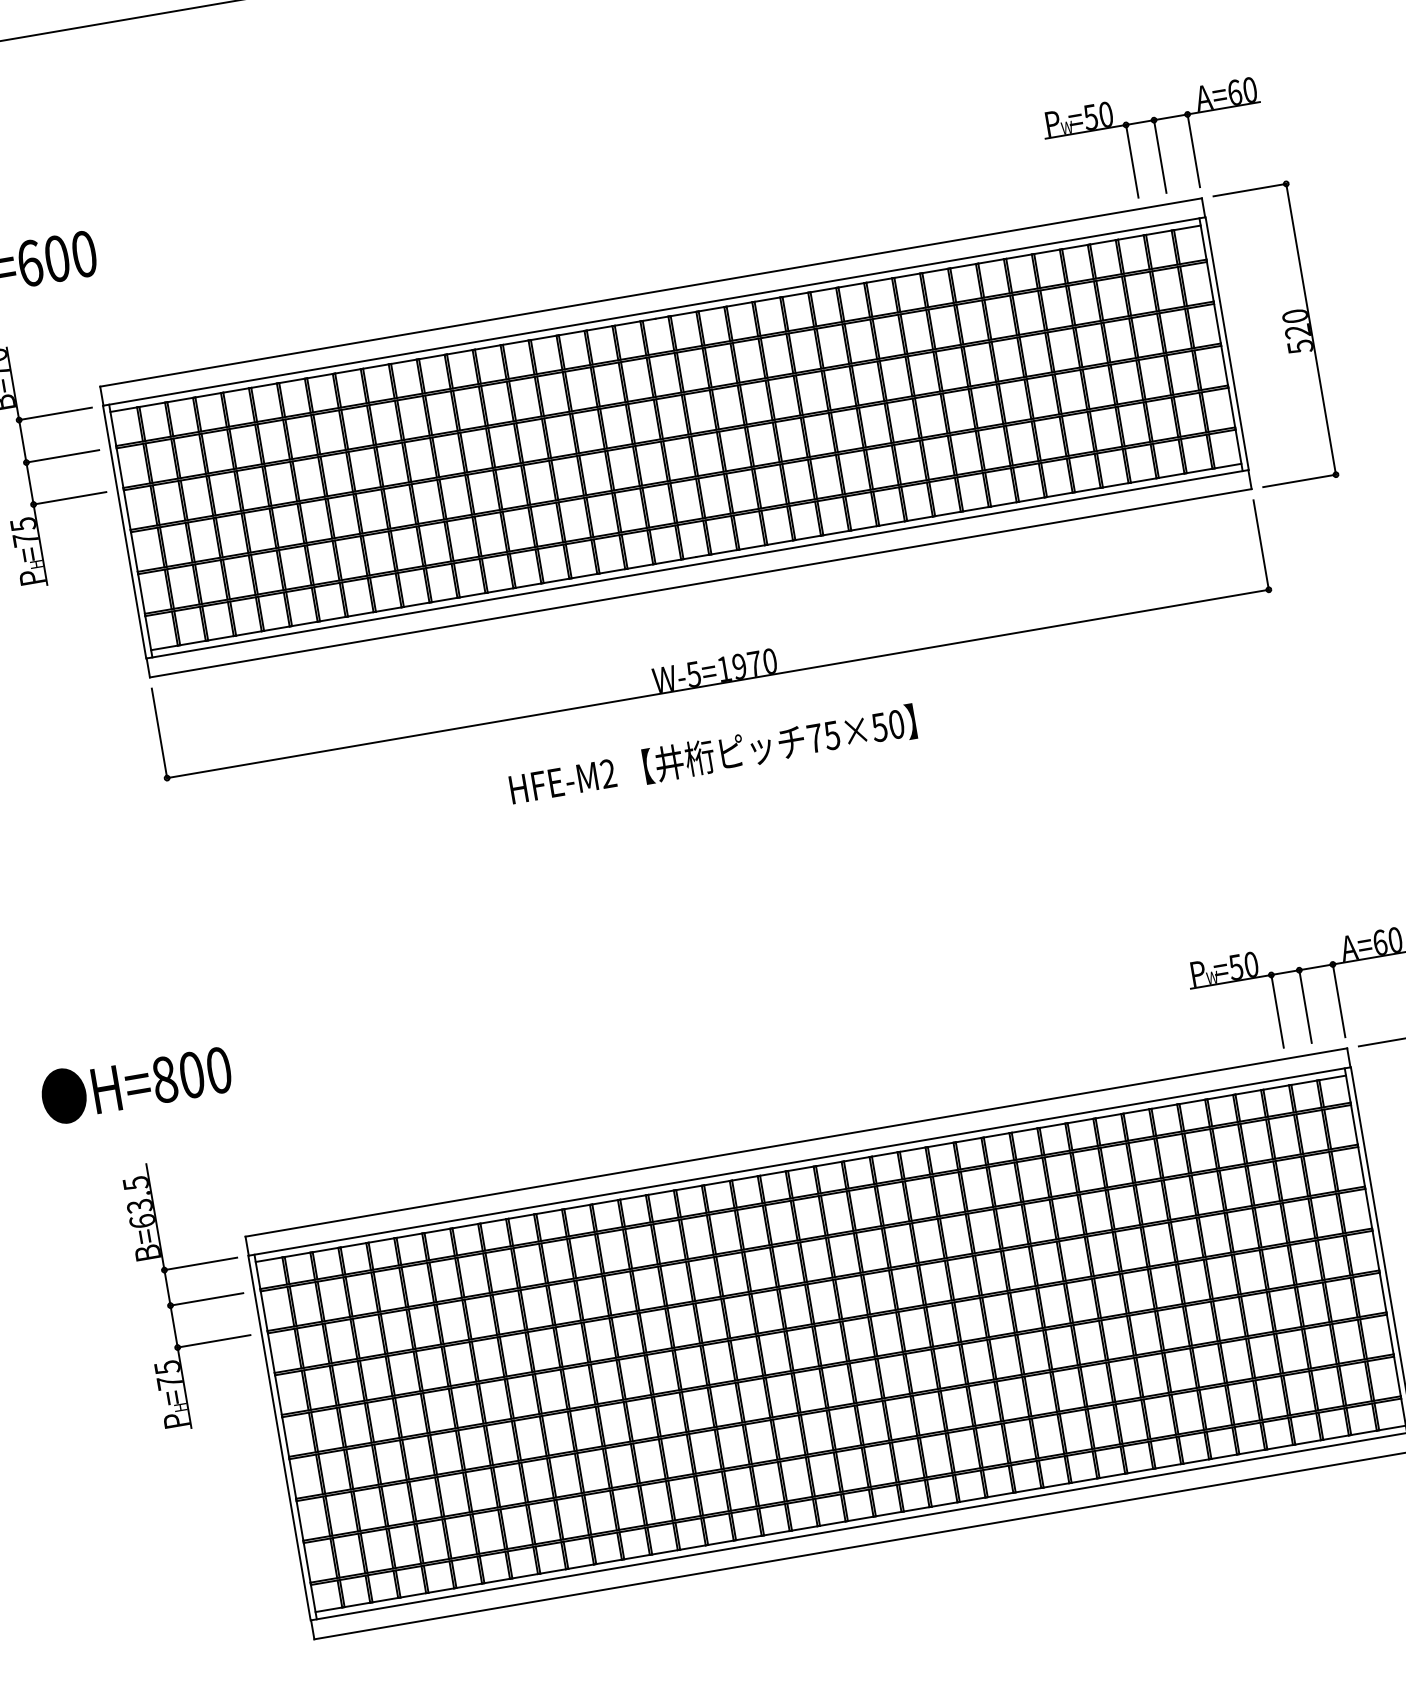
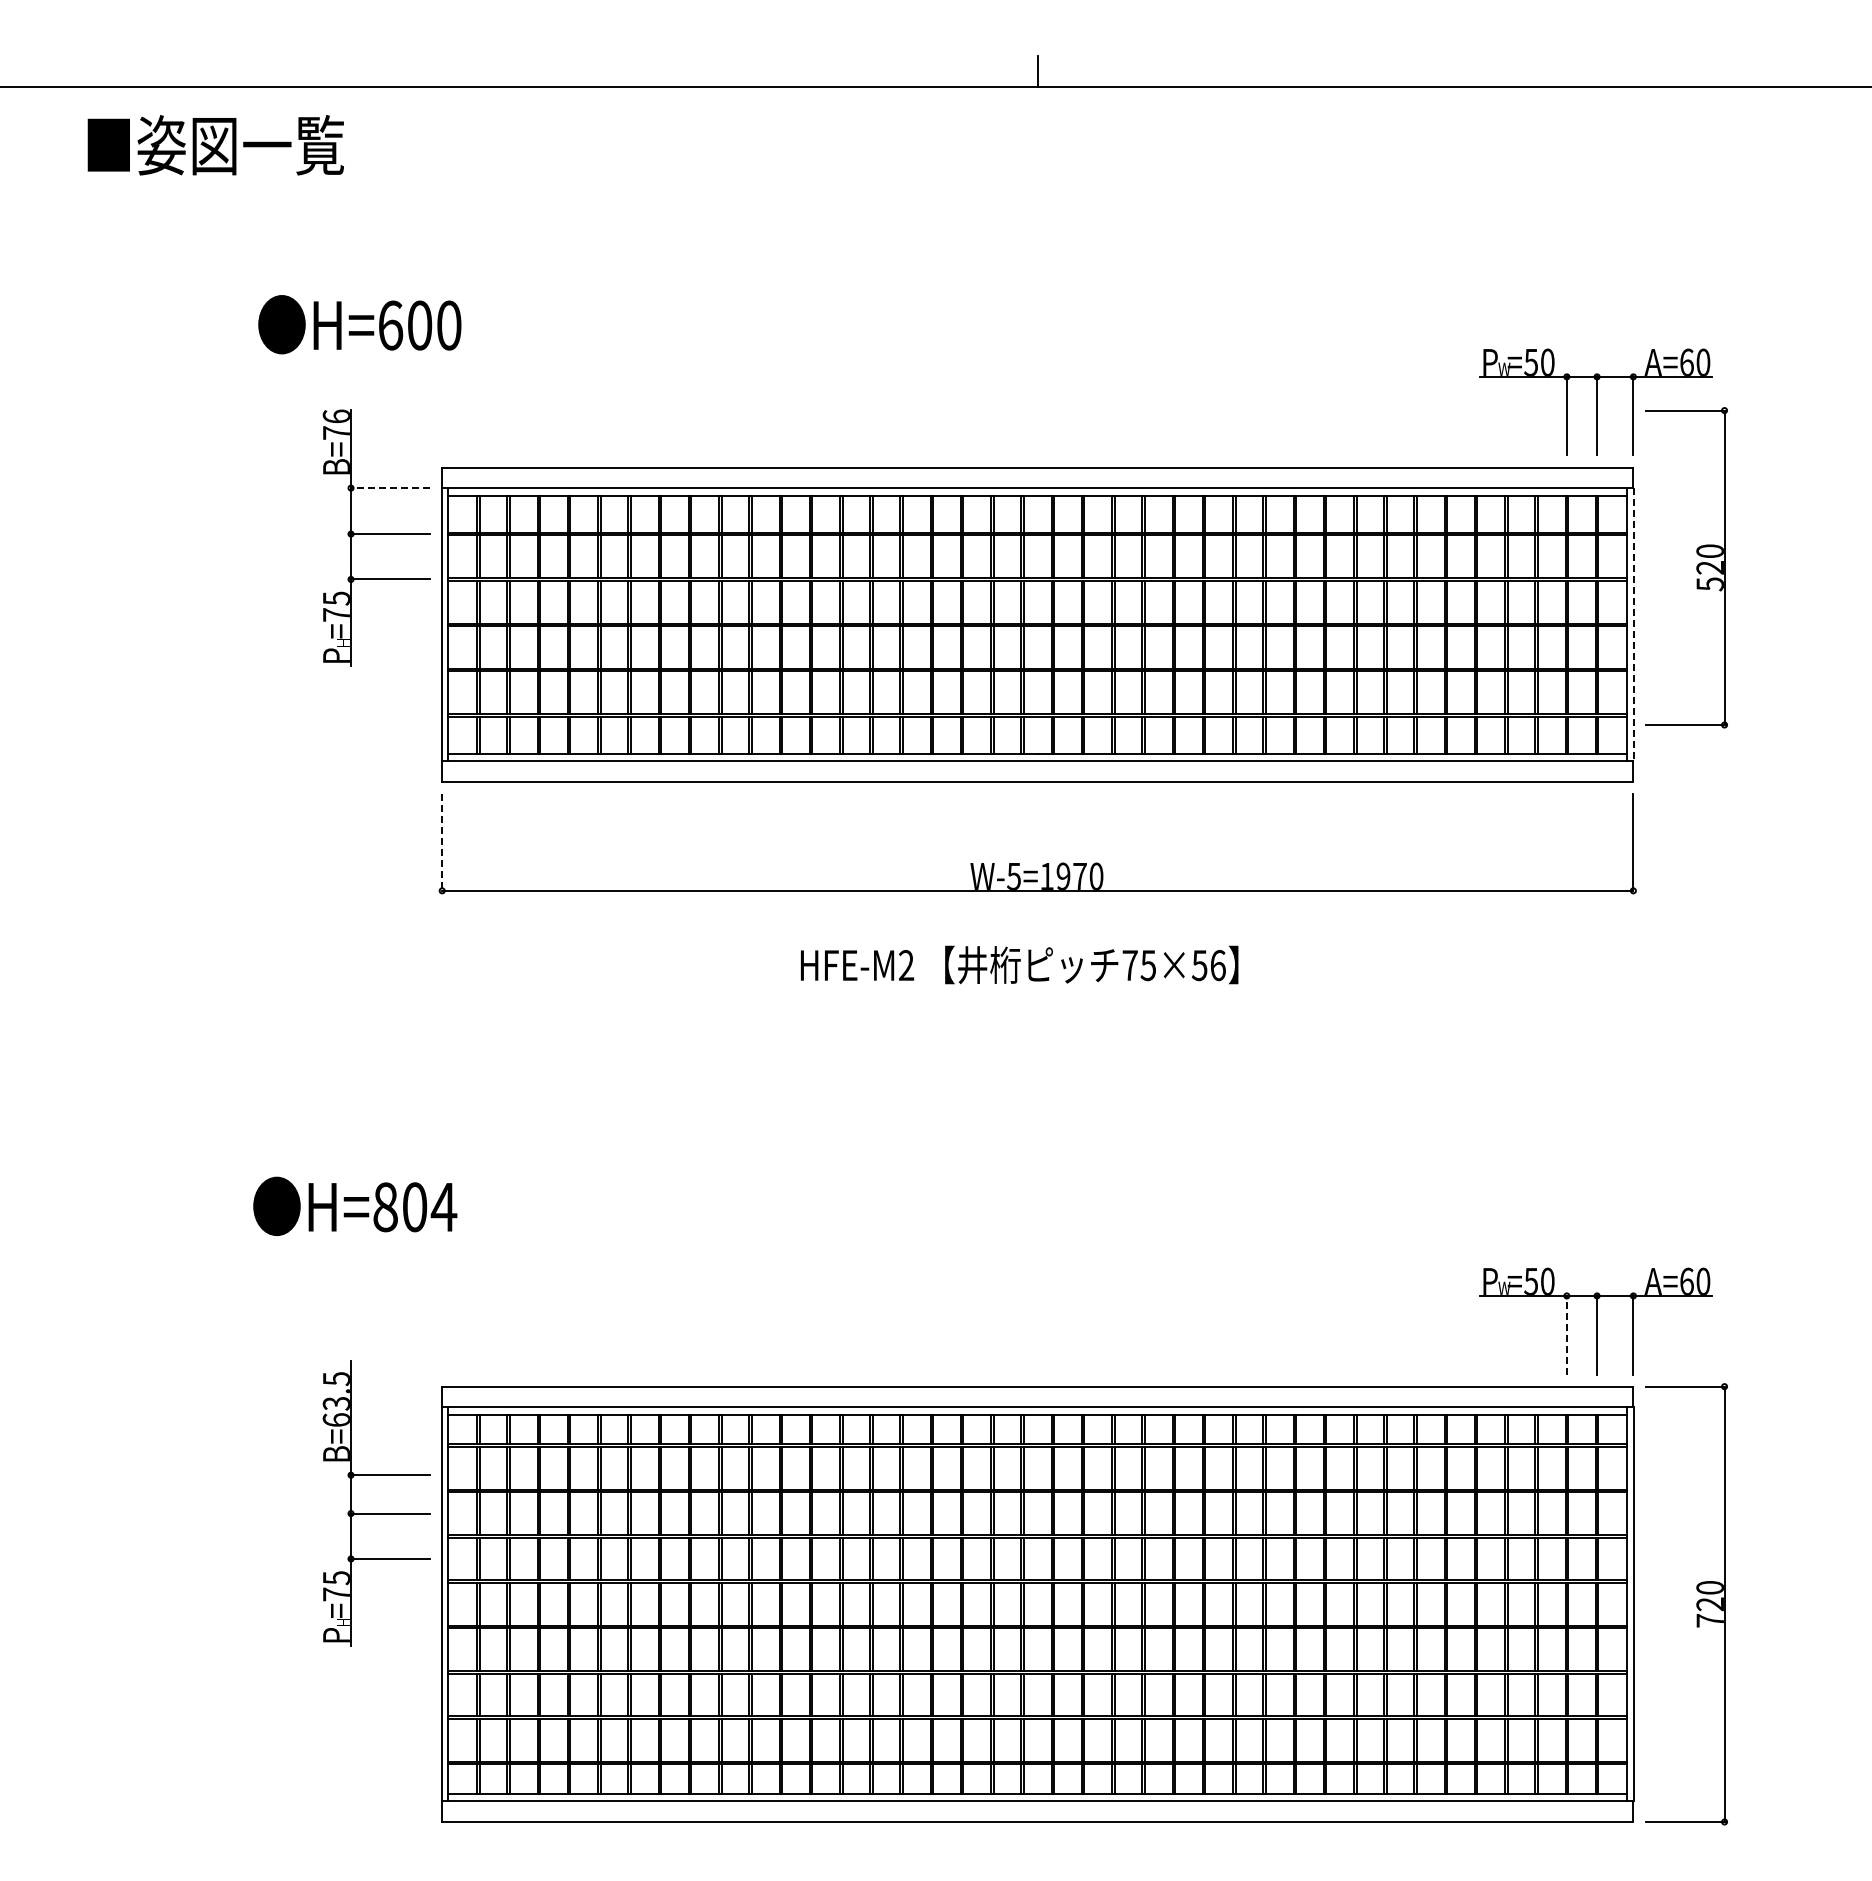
part: (1285, 333) -> (1696, 567), moved
line: (1226, 343) -> (1633, 624), solid -> dashed
line: (55, 414) -> (390, 488), solid -> dashed
text: (896, 724) -> (1217, 965), 75×50 -> 75×56
line: (159, 733) -> (442, 842), solid -> dashed
line: (1277, 1010) -> (1566, 1334), solid -> dashed
text: (218, 1070) -> (443, 1207), H=800 -> H=804
part: (194, 1301) -> (376, 1513), moved

